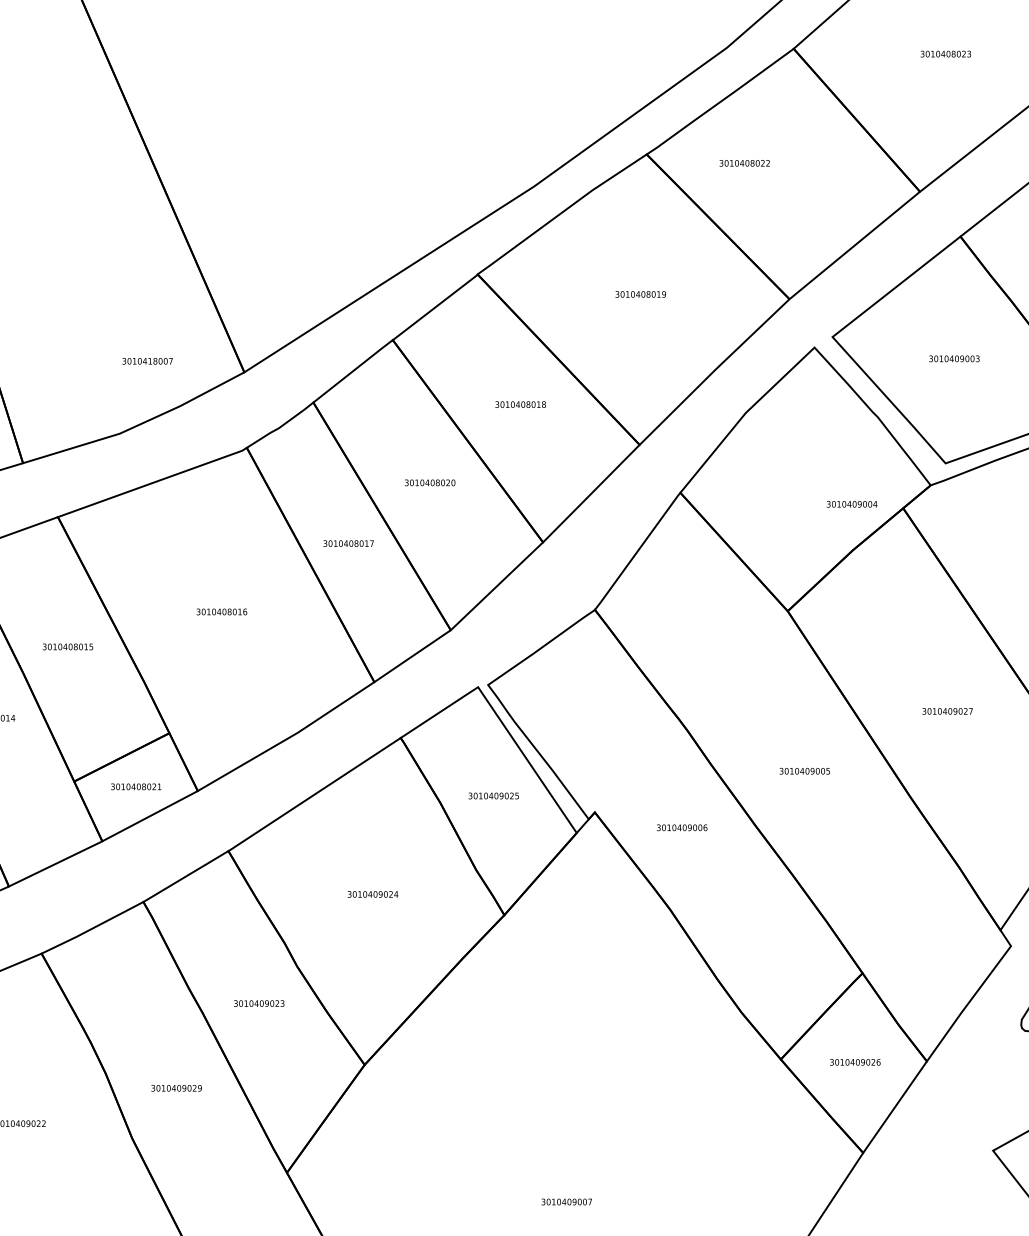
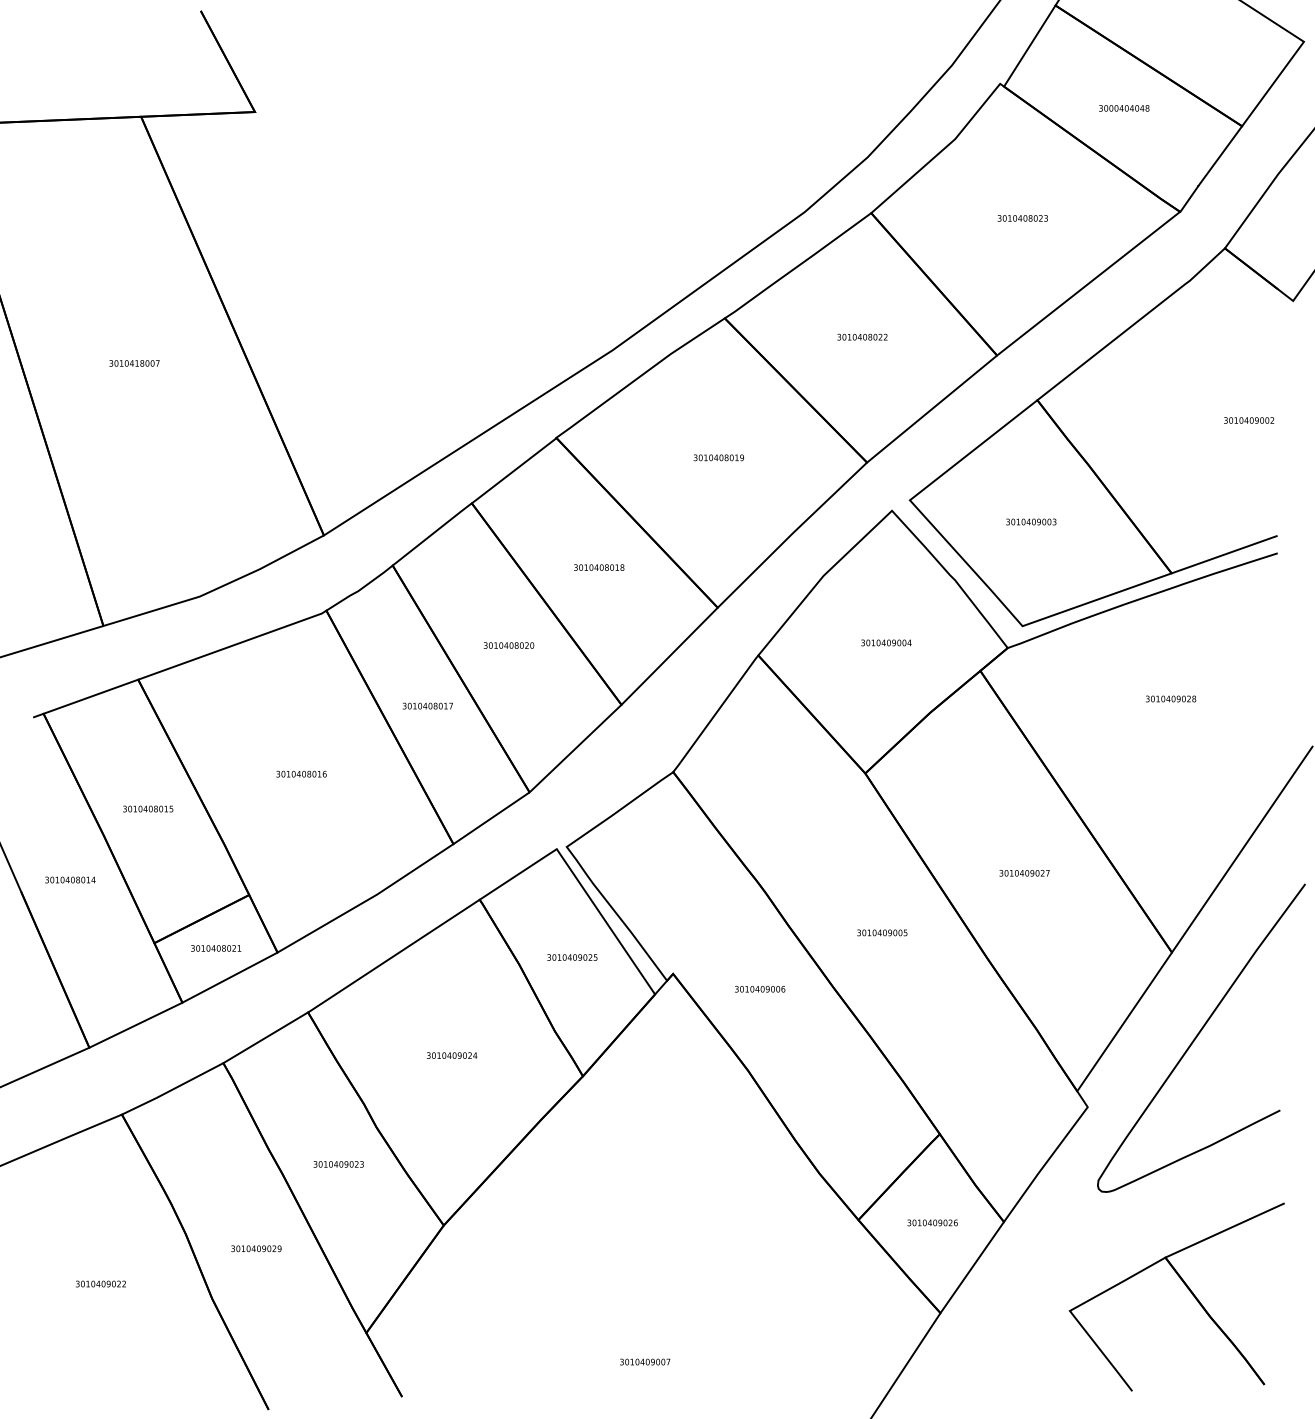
text: (744, 162) -> (862, 336), moved
text: (147, 361) -> (134, 363), moved
text: (852, 503) -> (886, 642), moved

